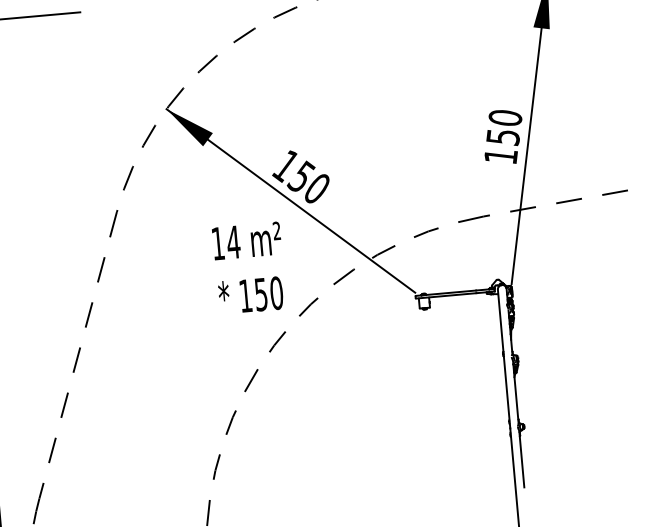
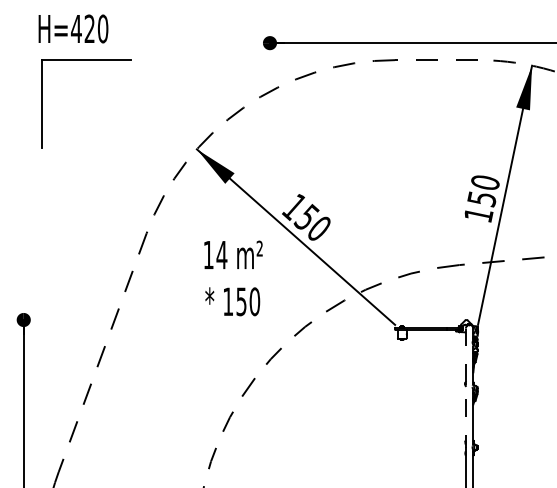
text: (249, 268) -> (233, 278), moved
line: (503, 359) -> (465, 388), solid -> dashed

